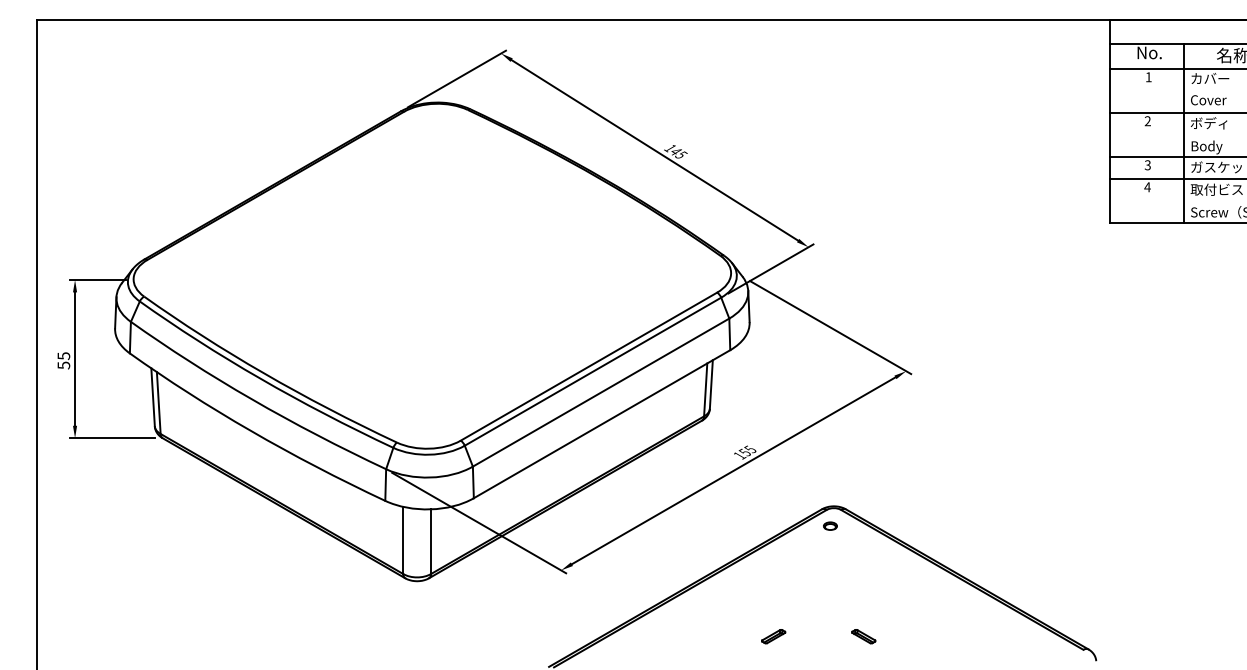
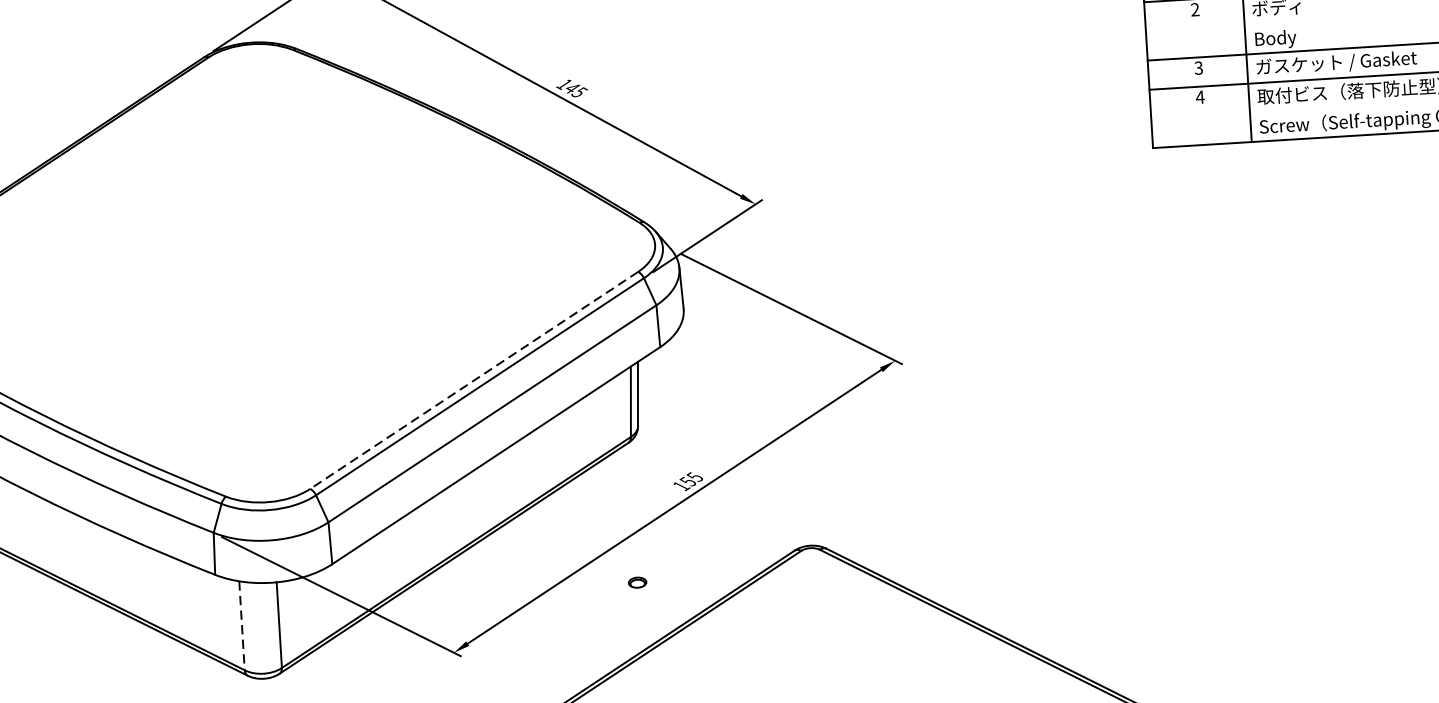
line: (588, 366) -> (473, 380), solid -> dashed
part: (830, 525) -> (637, 581), moved
line: (403, 540) -> (242, 625), solid -> dashed

